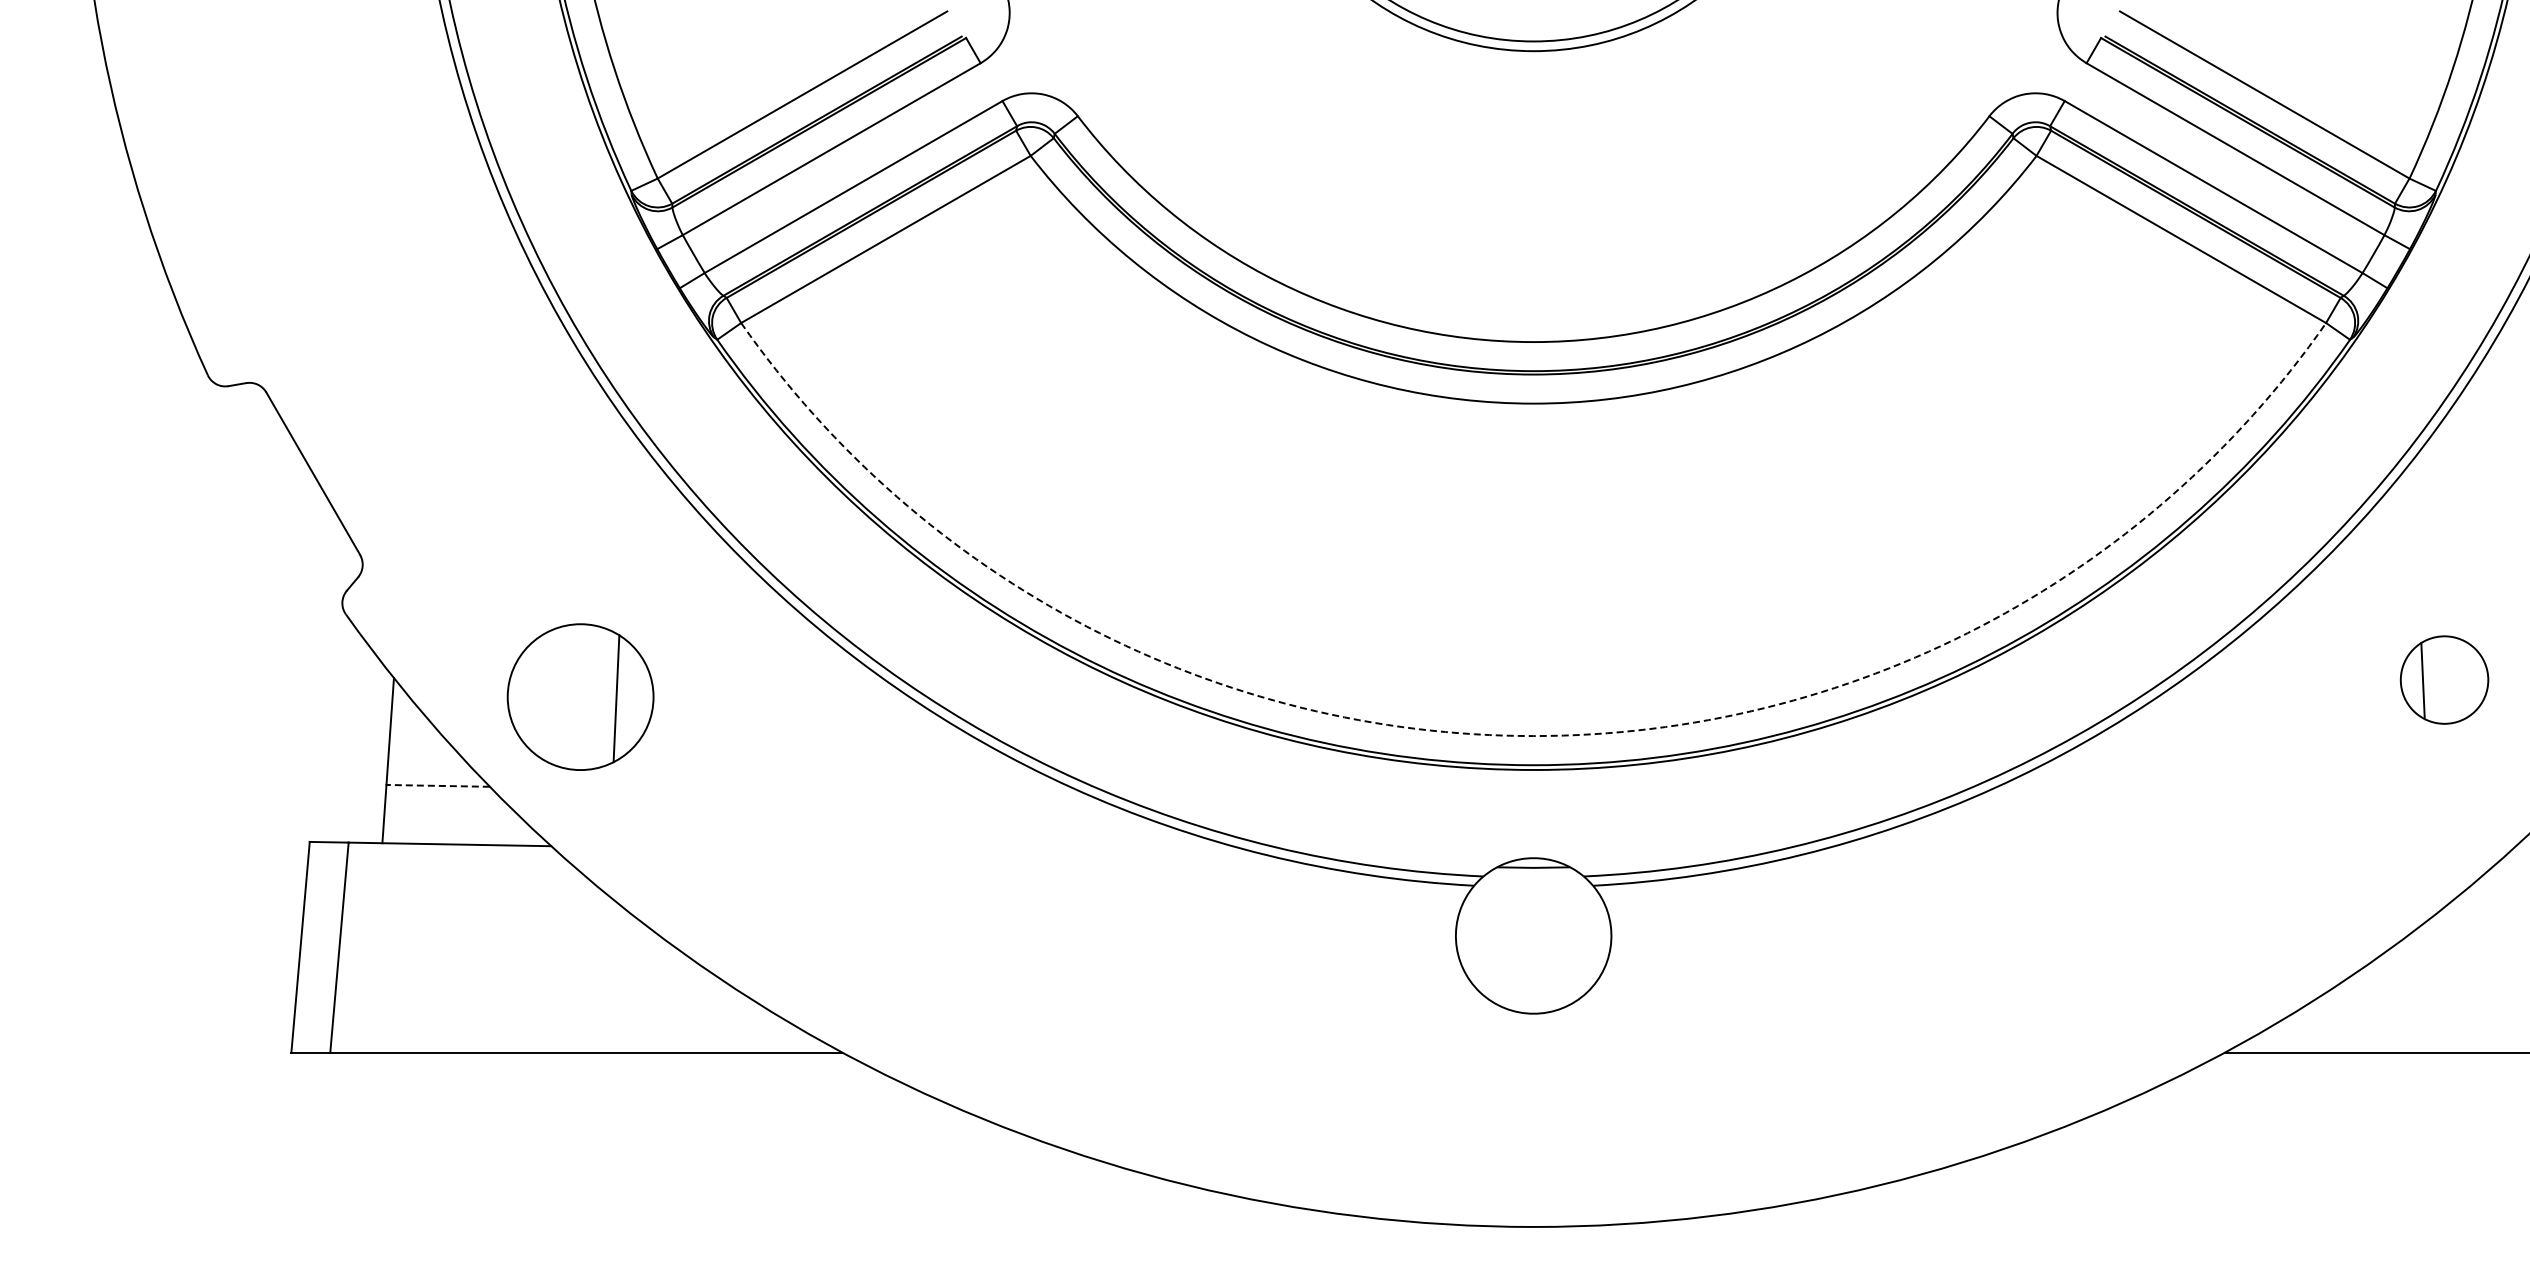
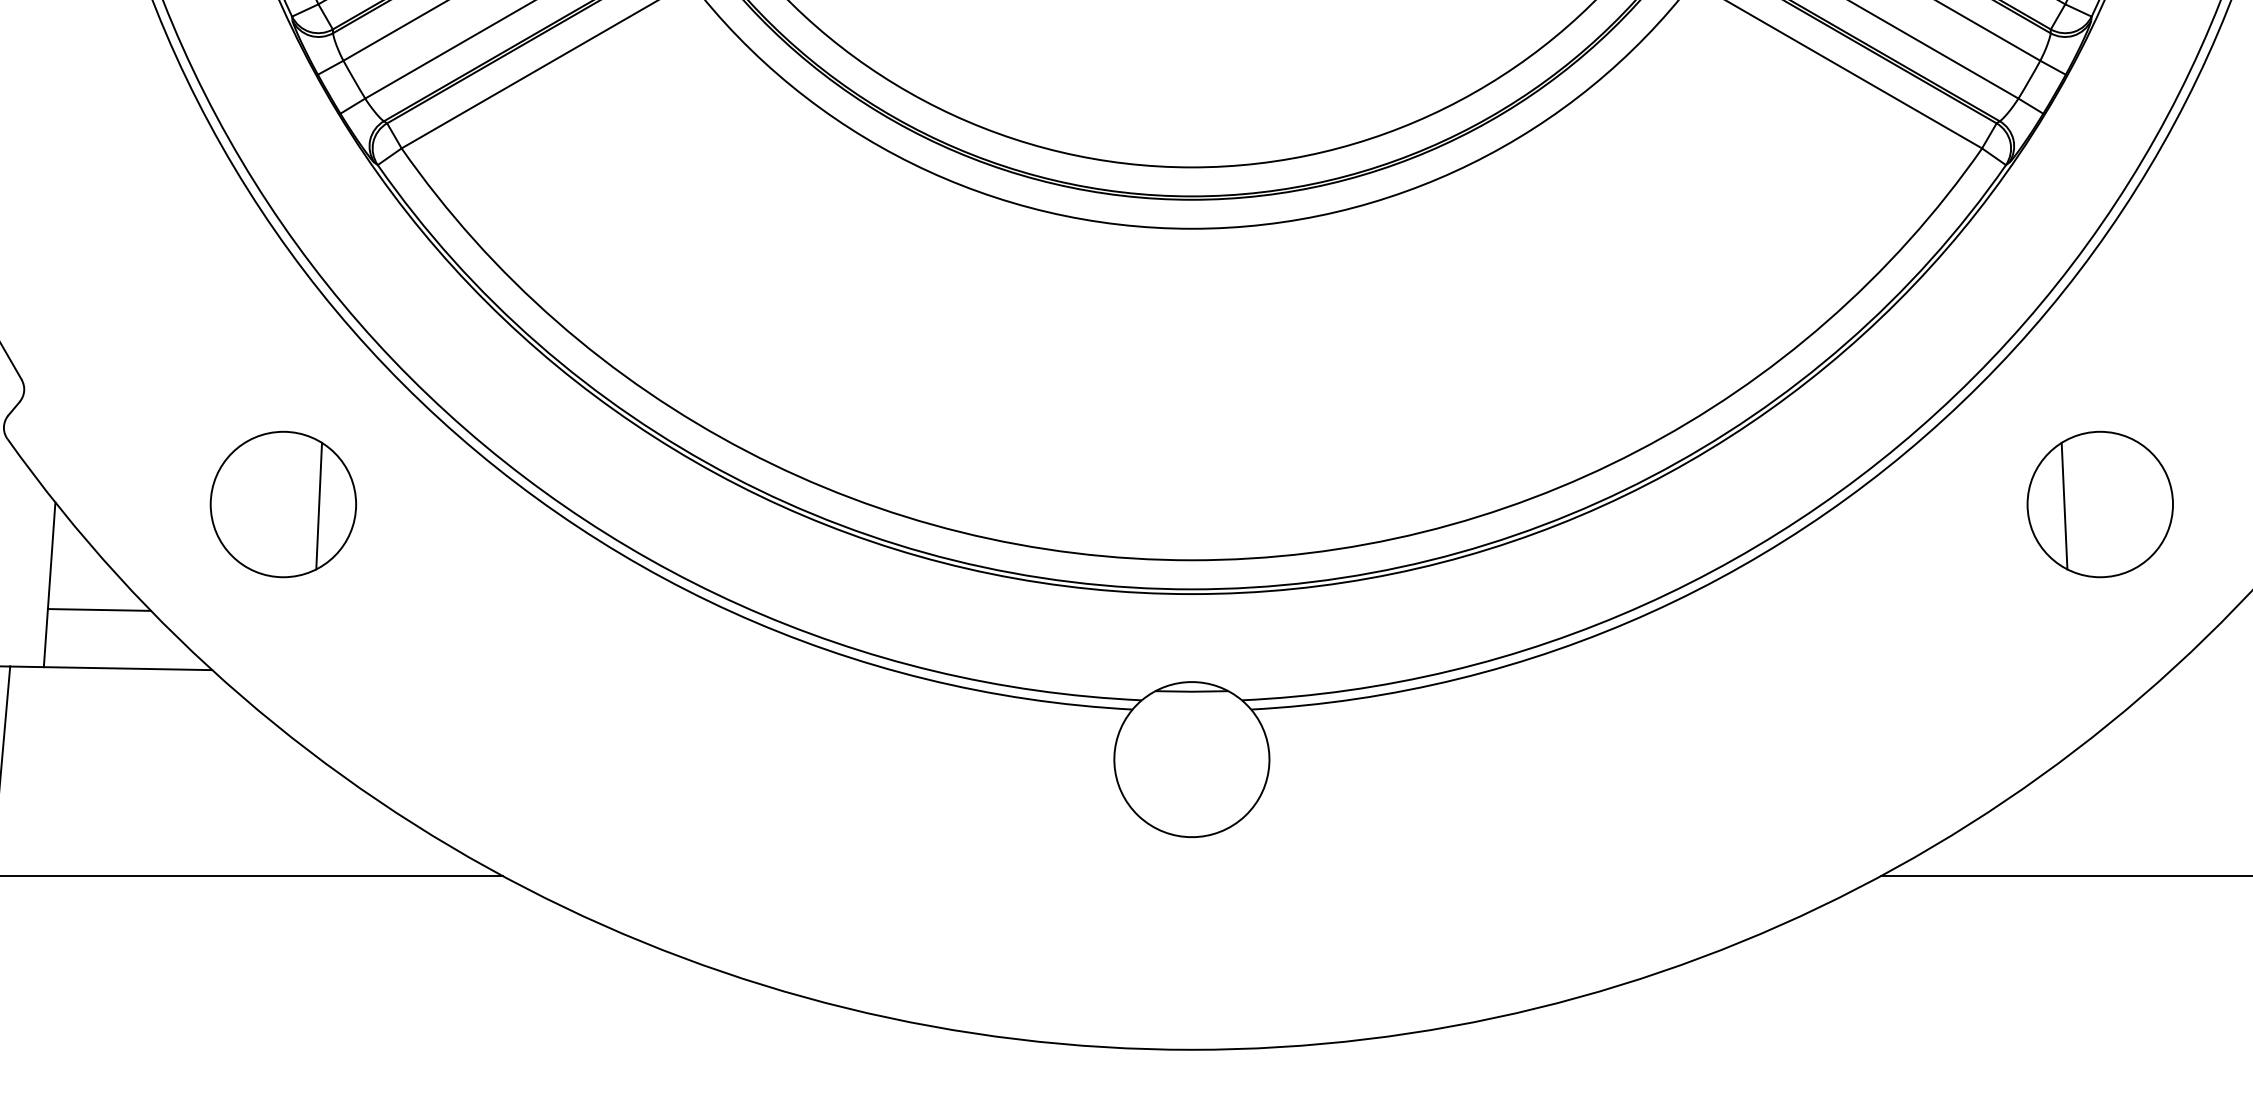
part: (2444, 679) -> (2100, 503), size x1.67
part: (580, 696) -> (283, 503), moved
arc: (1533, 736) -> (1191, 560), dashed -> solid
line: (438, 785) -> (99, 609), dashed -> solid

